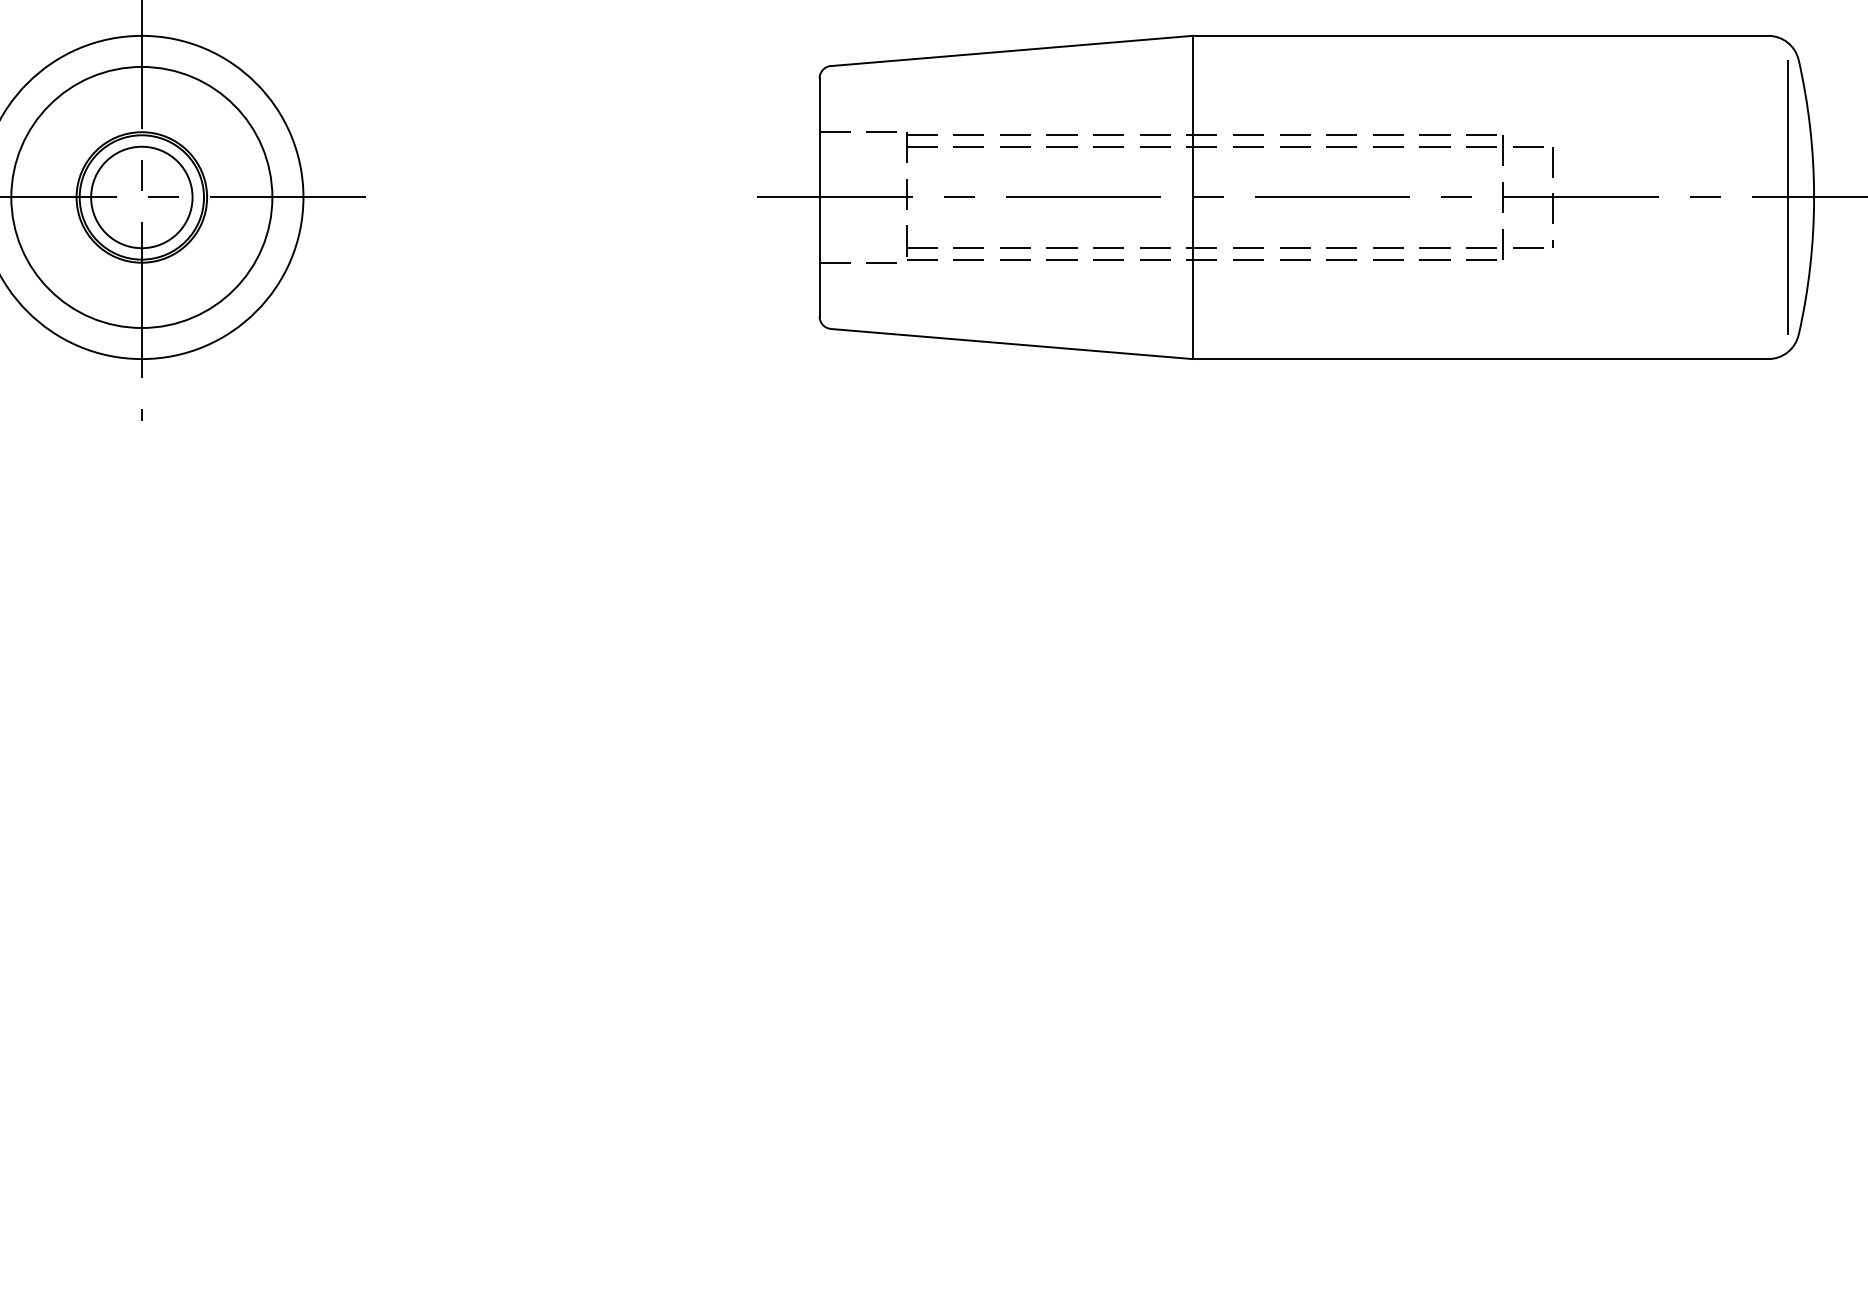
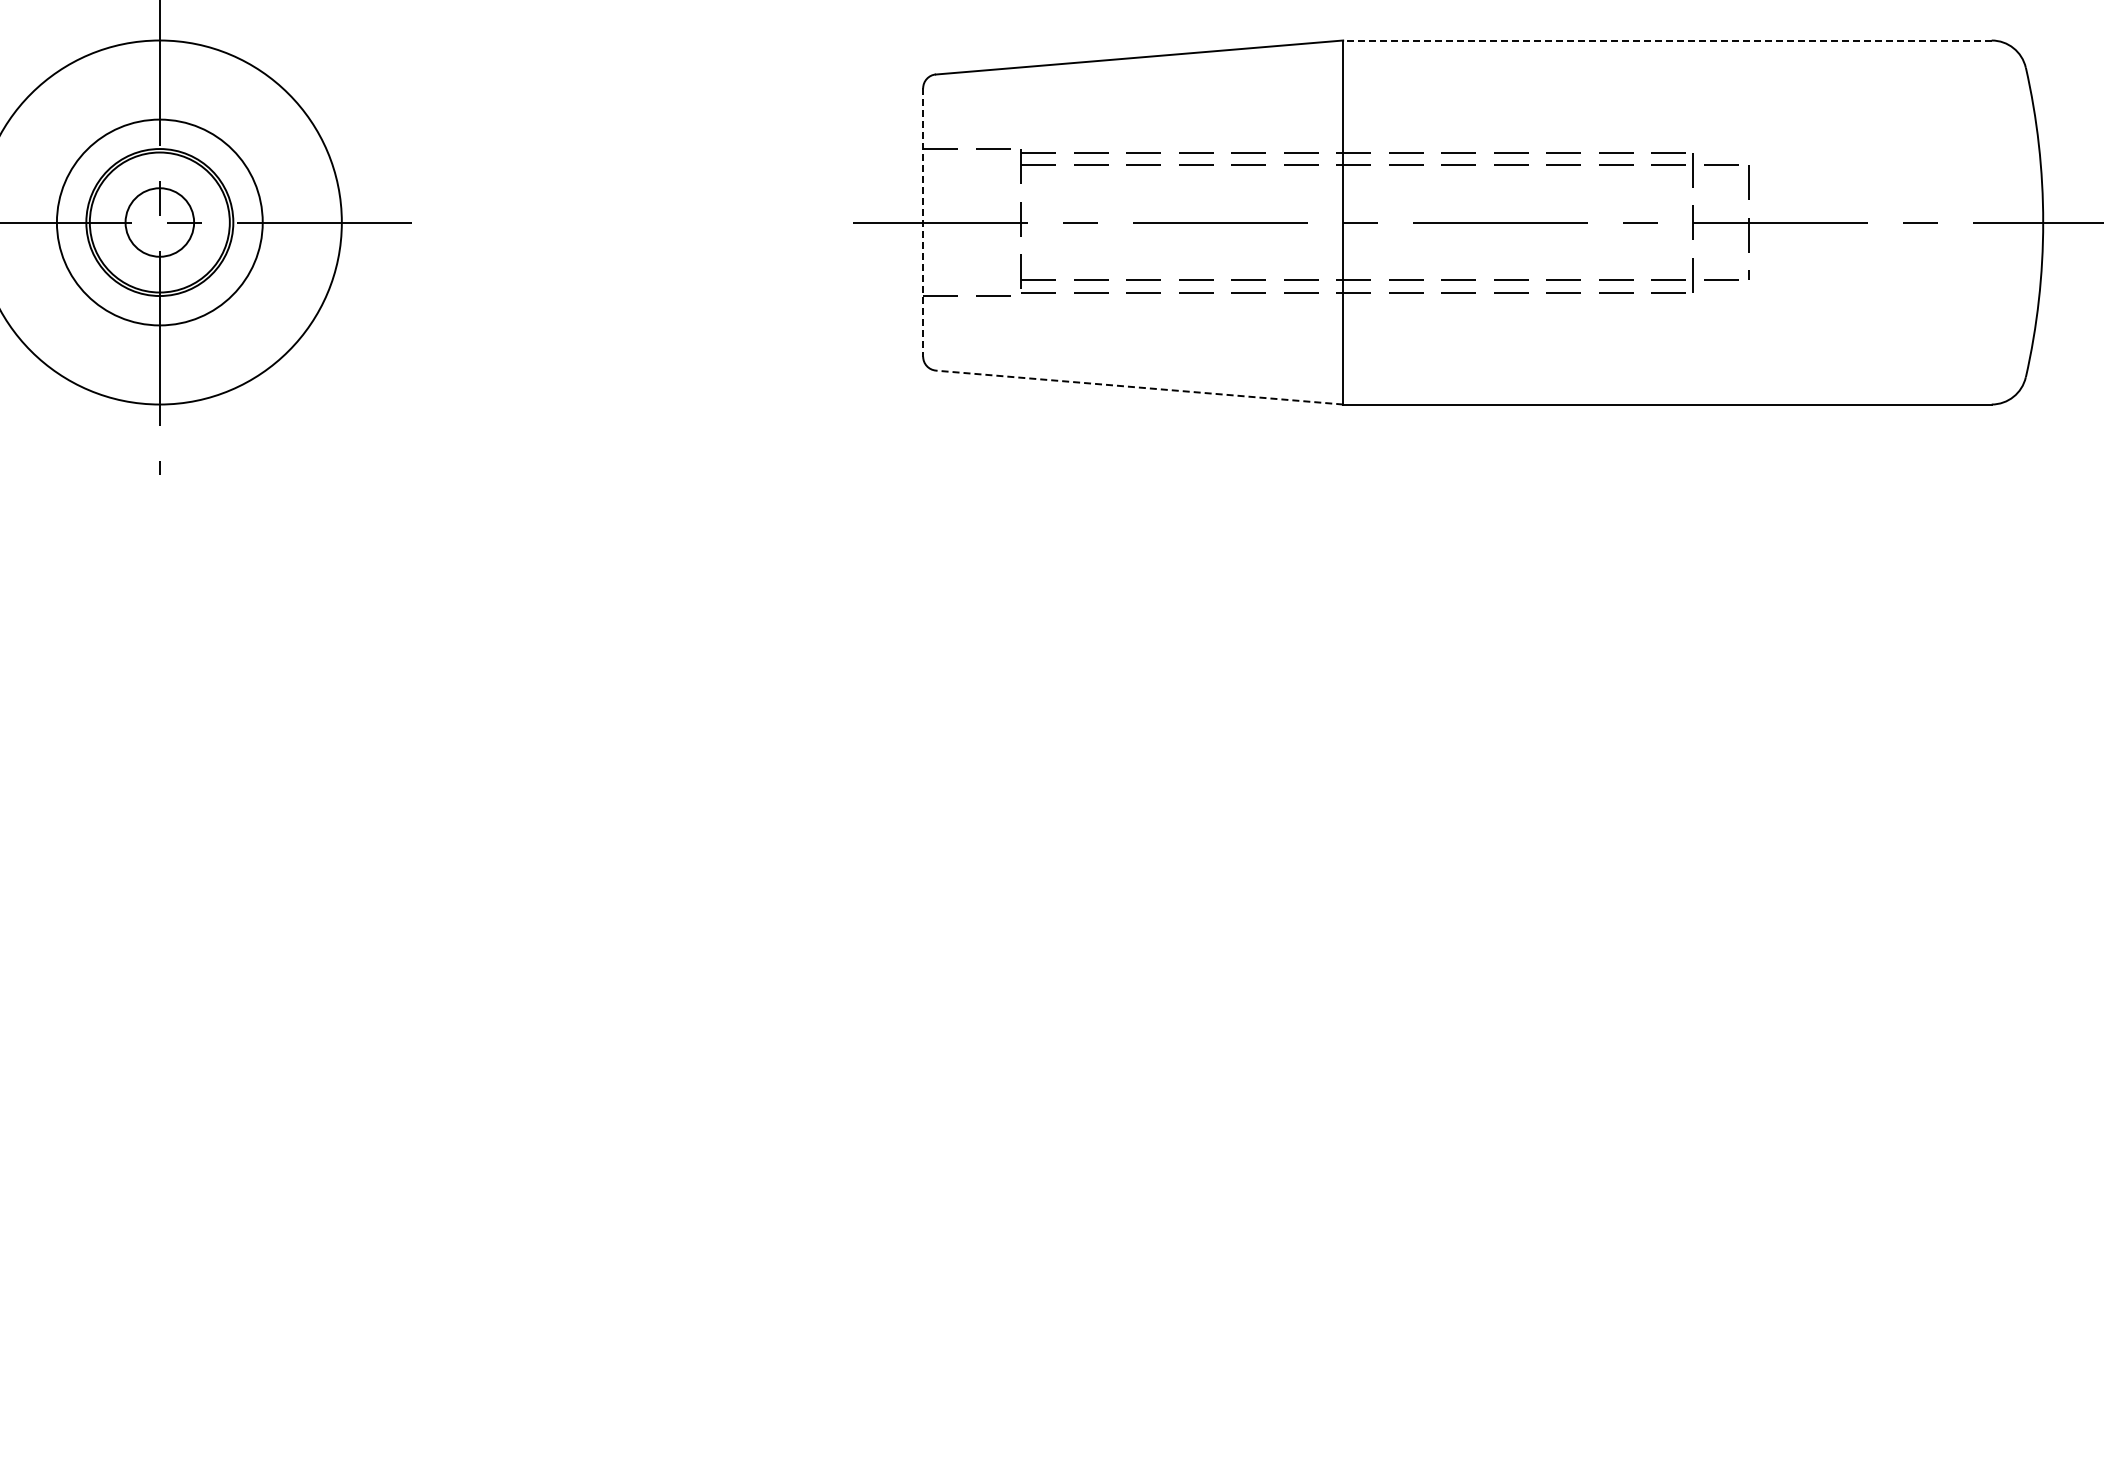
line: (1479, 35) -> (1666, 40), solid -> dashed
circle: (141, 197) -> (159, 222), size x0.6
circle: (141, 197) -> (159, 222), size x0.7
line: (1787, 197) -> (2013, 222), removed
line: (819, 198) -> (923, 223), solid -> dashed
line: (1011, 343) -> (1139, 387), solid -> dashed

